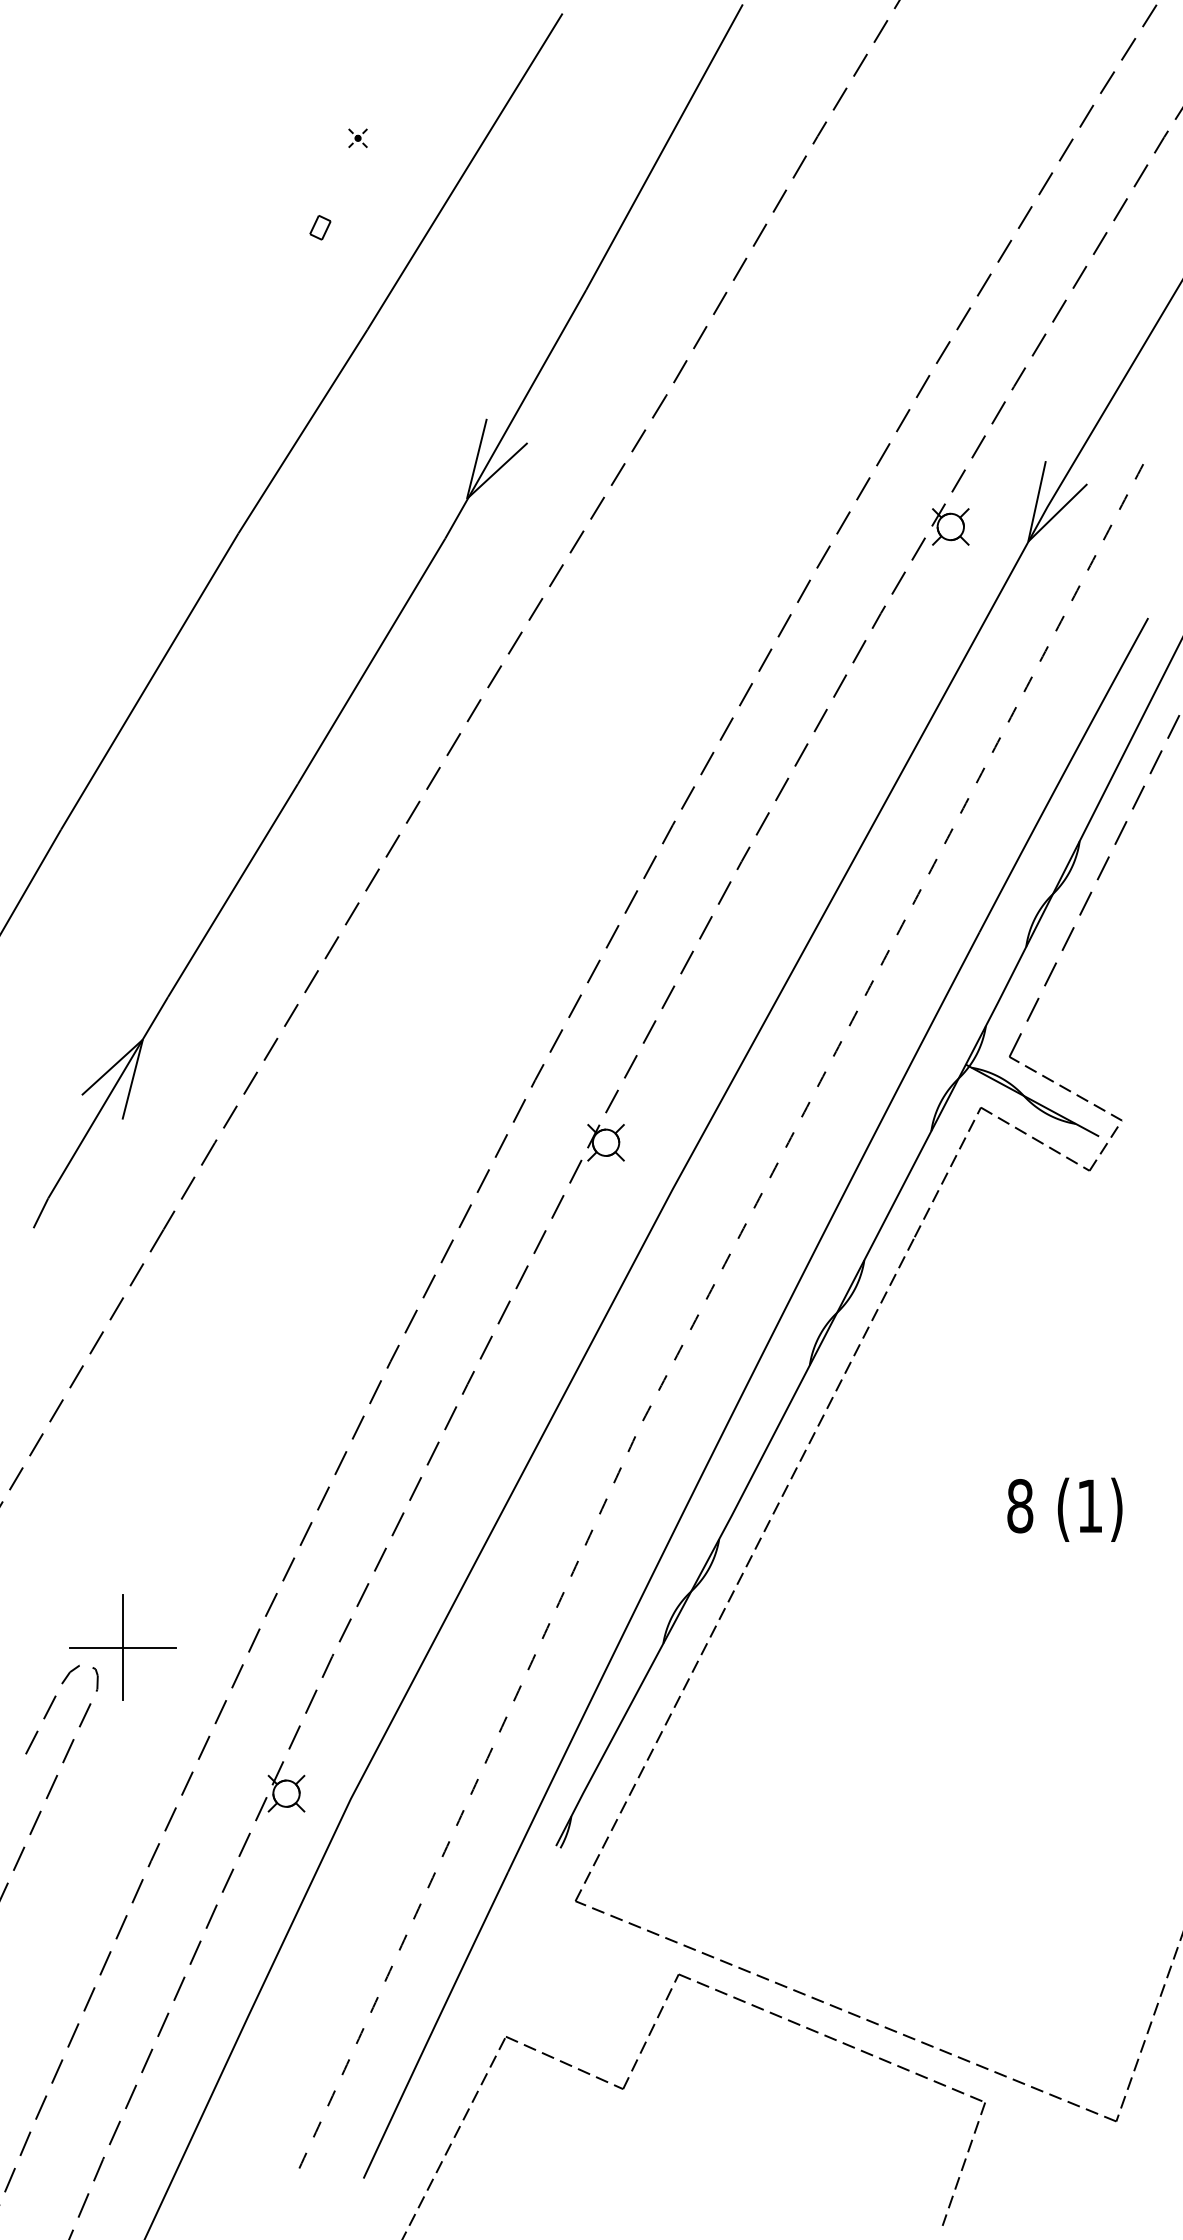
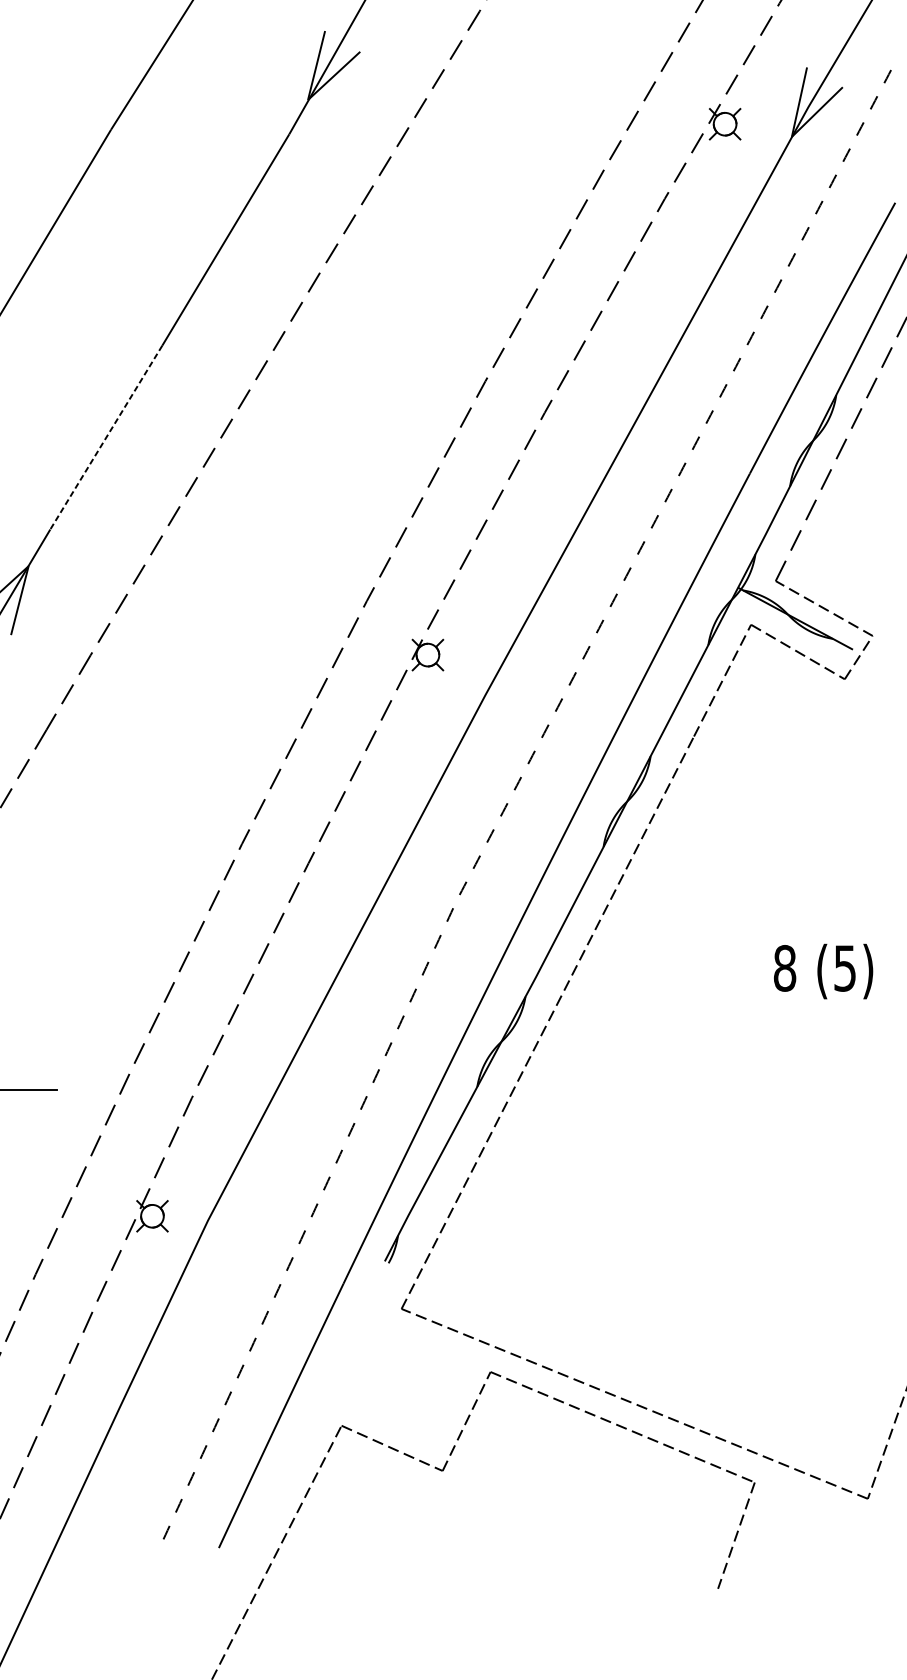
line: (233, 890) -> (106, 437), solid -> dashed
text: (1089, 1506) -> (844, 968), (1) -> (5)
line: (123, 1647) -> (11, 1090), removed

